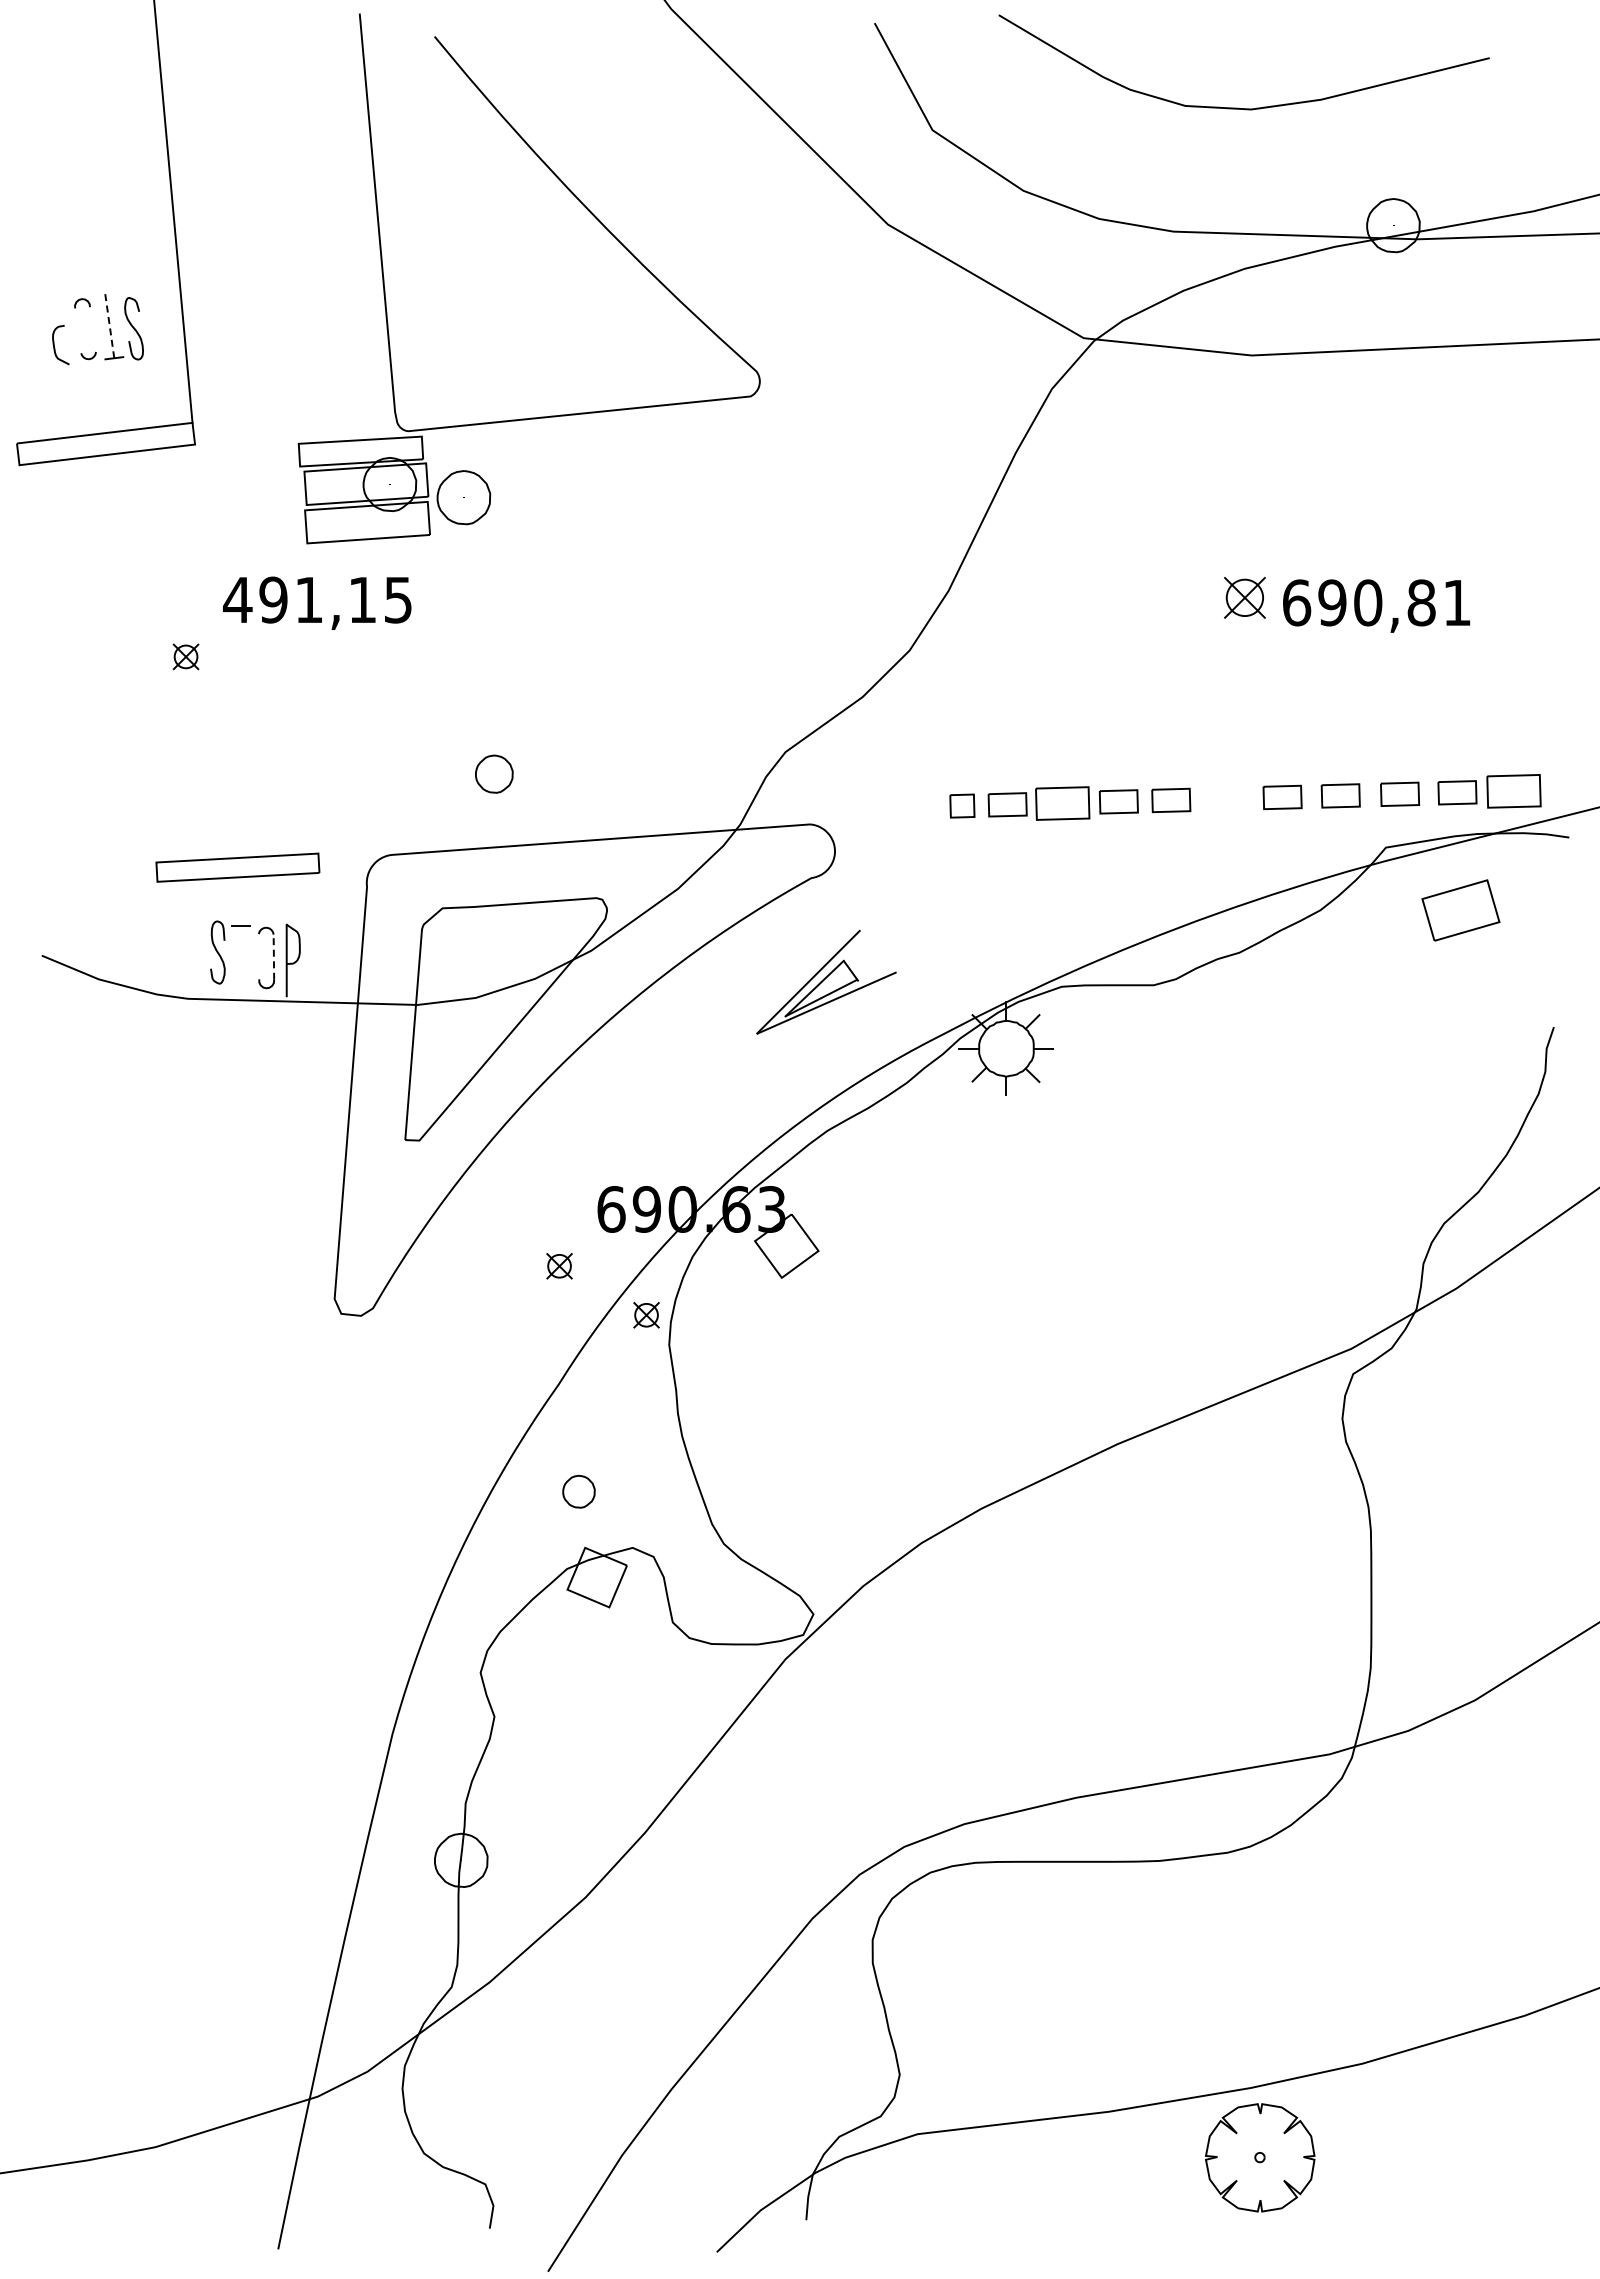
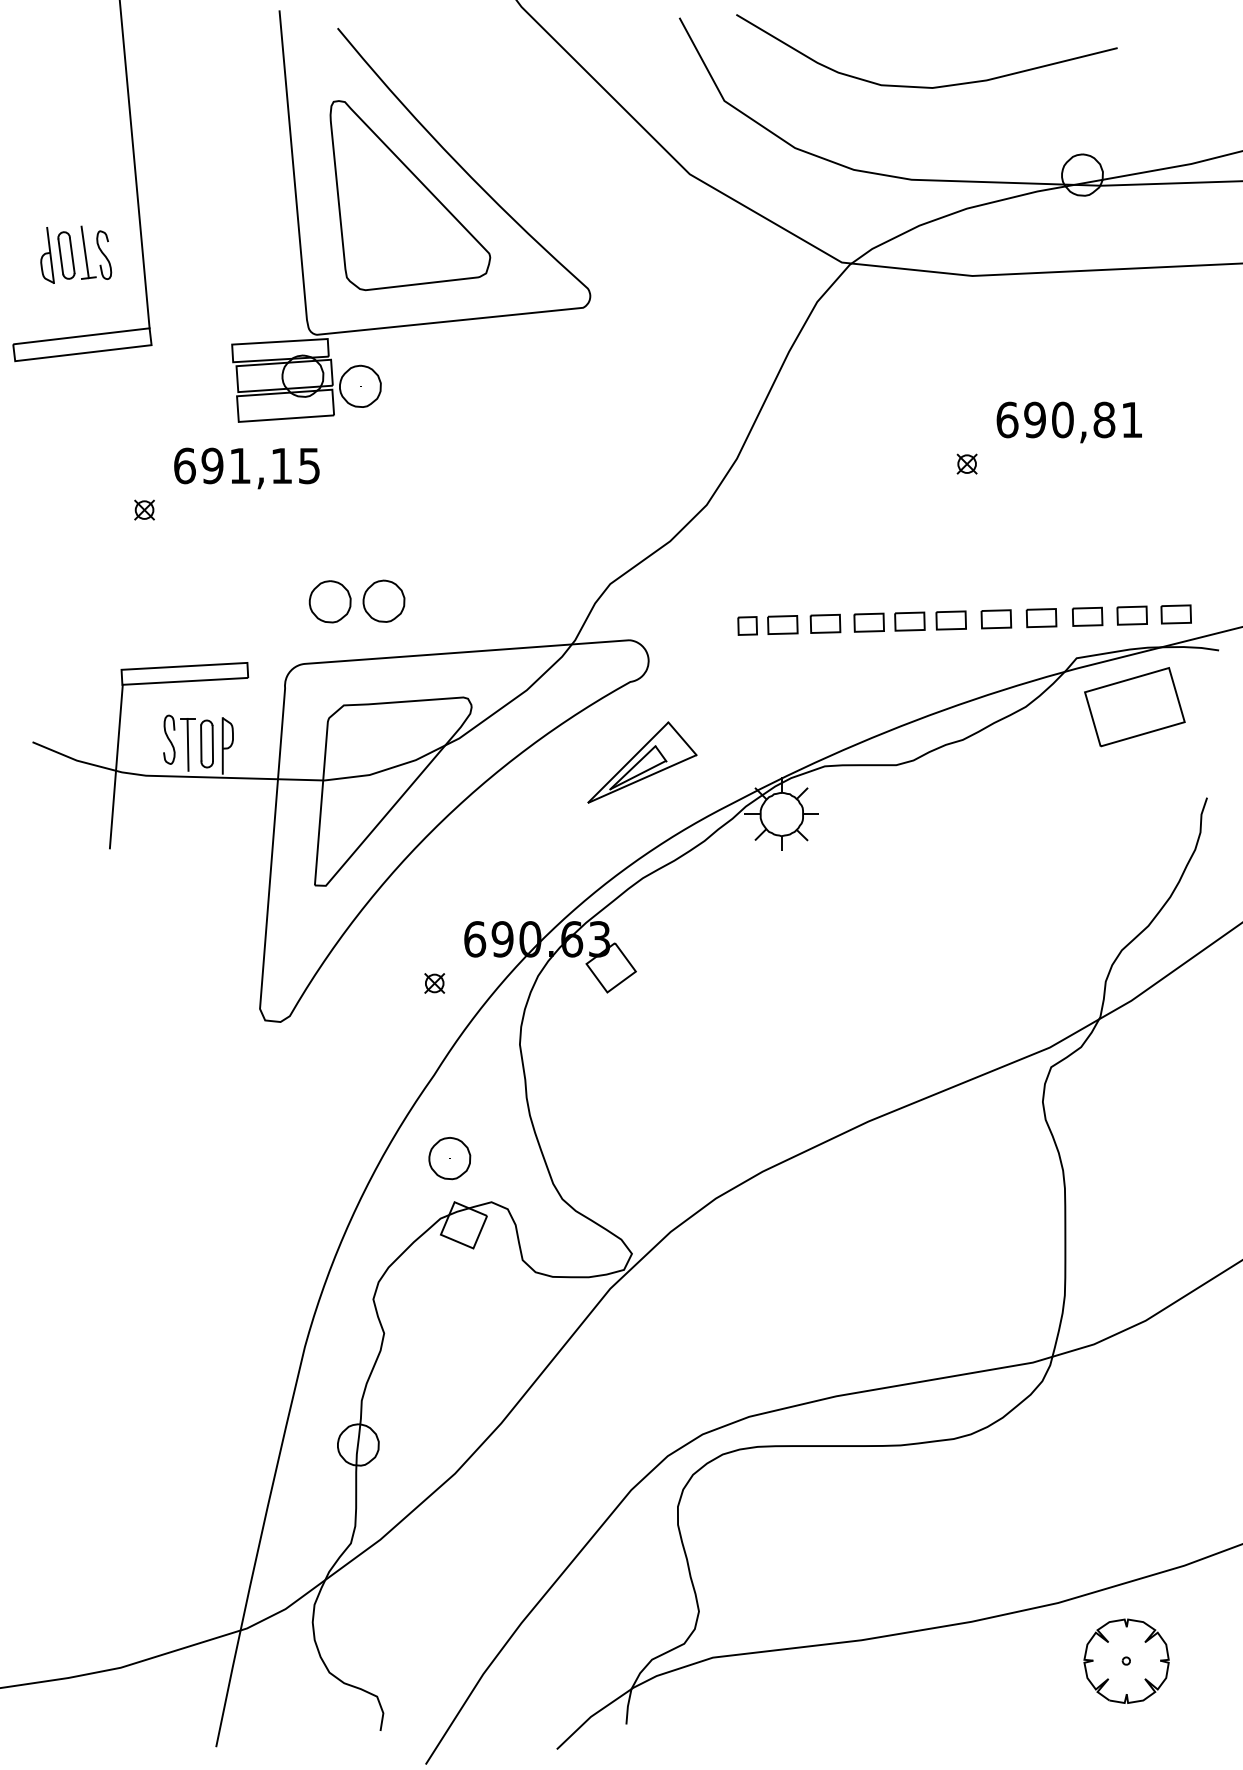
curve: (1238, 107) -> (922, 86), moved
part: (527, 251) -> (409, 195), added
line: (109, 324) -> (85, 251), dashed -> solid
line: (64, 328) -> (50, 255), added
line: (93, 329) -> (72, 255), added
line: (78, 330) -> (61, 256), added
part: (1244, 597) -> (966, 463), size x0.62
text: (237, 599) -> (184, 465), 491,15 -> 691,15
text: (1376, 605) -> (1069, 422), moved
part: (494, 773) -> (384, 600), size x1.43
part: (424, 774) -> (329, 601), added
part: (1514, 790) -> (1176, 613), size x0.71
part: (1224, 798) -> (951, 620), added
part: (1062, 802) -> (825, 623), size x0.71
part: (1460, 910) -> (1134, 707), size x1.67
line: (878, 951) -> (682, 738), added
line: (258, 956) -> (200, 742), added
line: (273, 957) -> (212, 743), dashed -> solid
line: (241, 958) -> (187, 744), added
line: (149, 986) -> (116, 766), added
part: (646, 1315) -> (502, 1021), removed
part: (578, 1491) -> (449, 1158), size x1.67
part: (1260, 2157) -> (1126, 1661), moved

